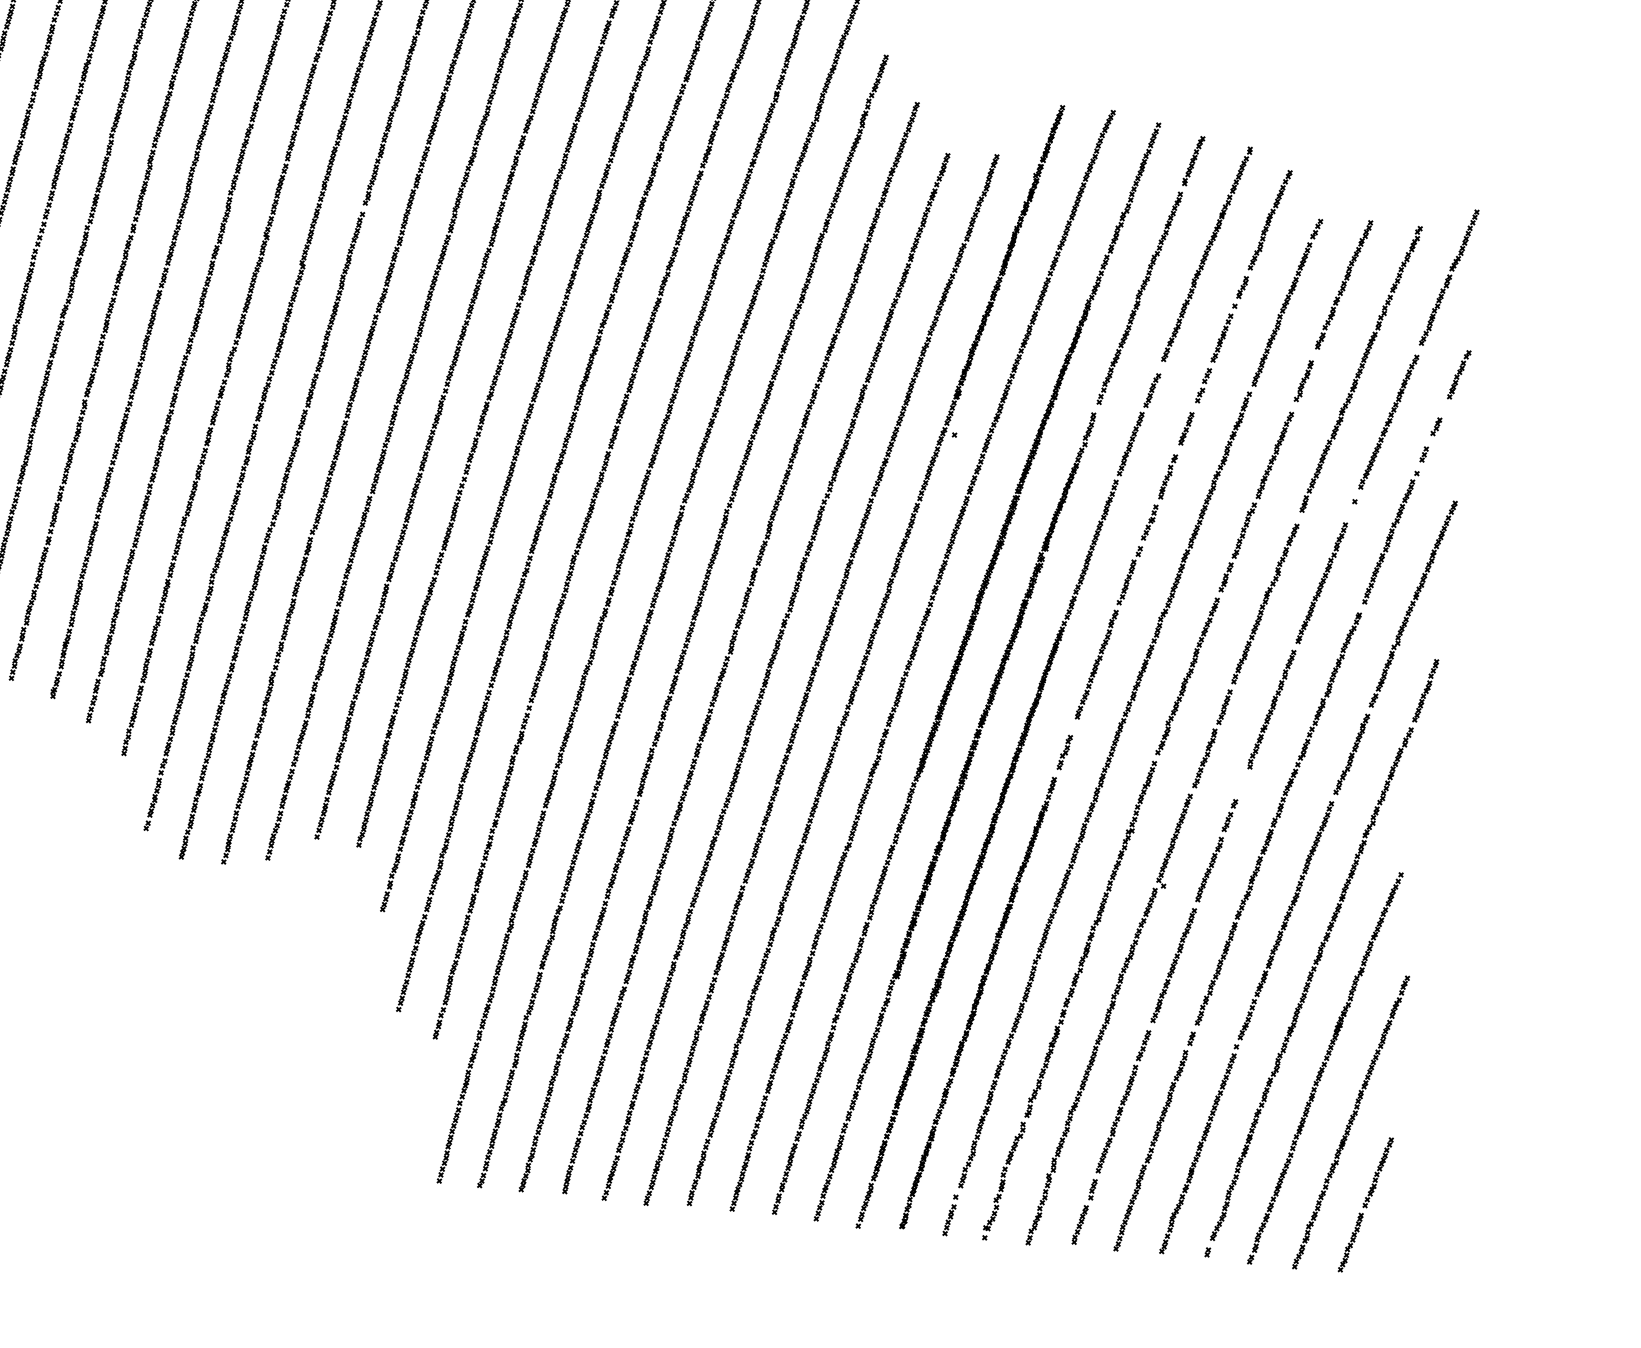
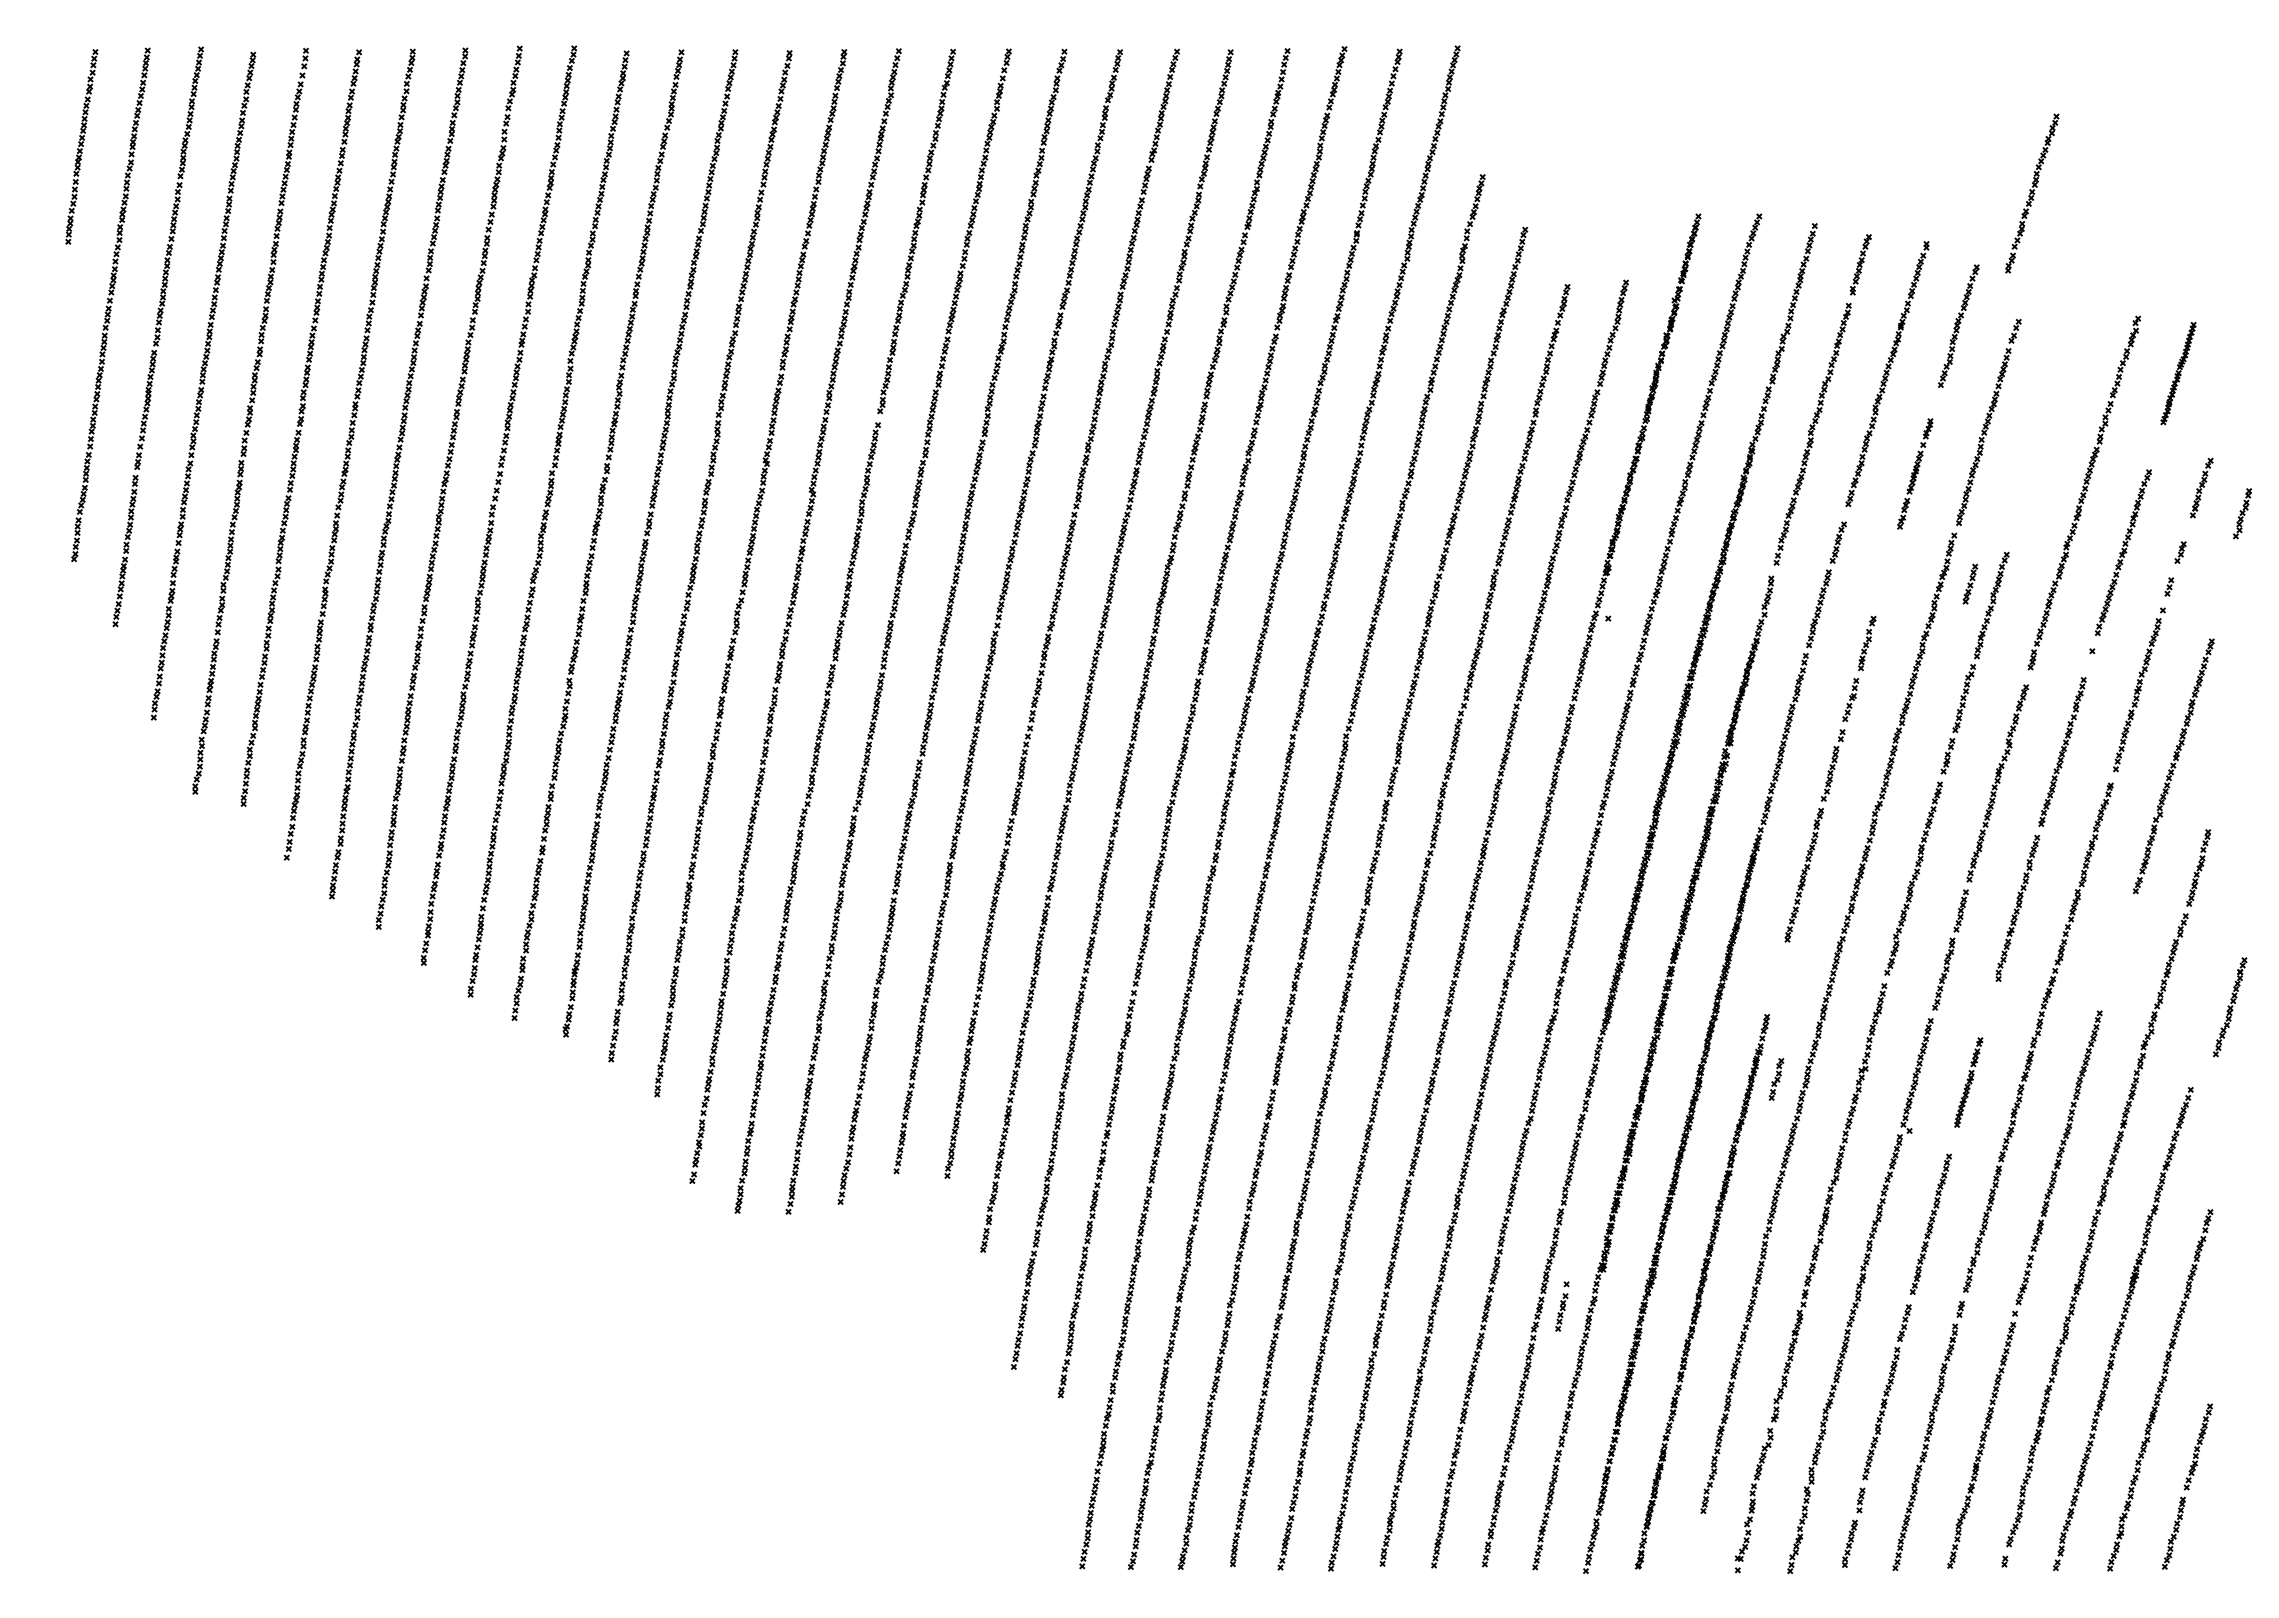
part: (1449, 277) -> (2178, 373), size x0.6
part: (1344, 284) -> (2032, 193), moved
part: (1221, 339) -> (1914, 473), size x0.7
part: (1303, 380) -> (2242, 513), moved
part: (1186, 428) -> (1970, 583), moved
part: (1064, 752) -> (1776, 1079), moved
part: (1352, 754) -> (2230, 1007), moved
part: (1216, 850) -> (1968, 1082), size x0.7
part: (950, 1215) -> (1562, 1306), moved

